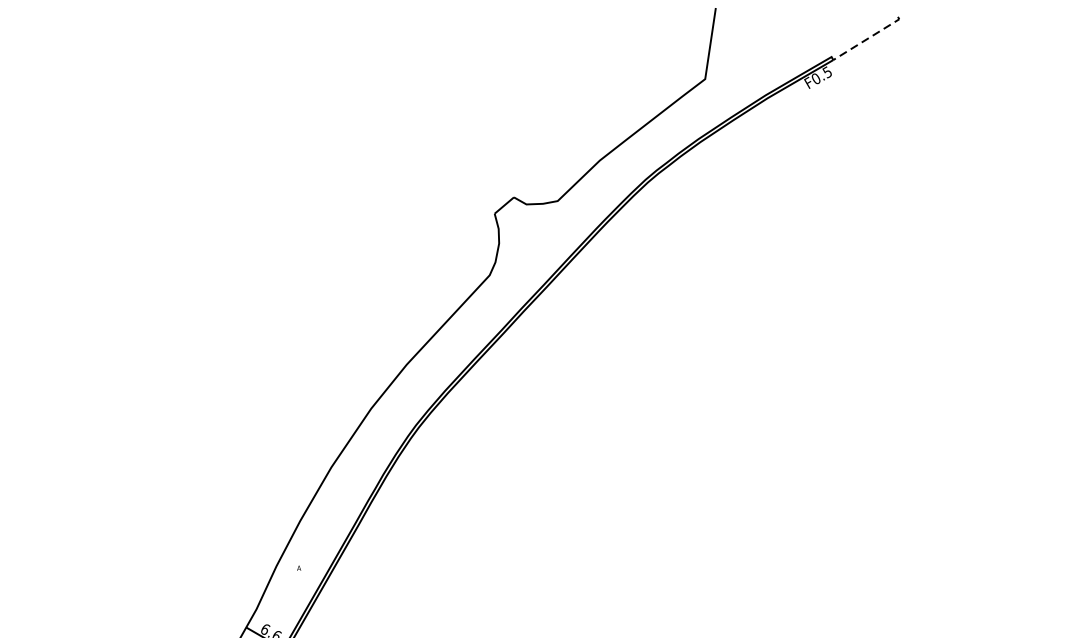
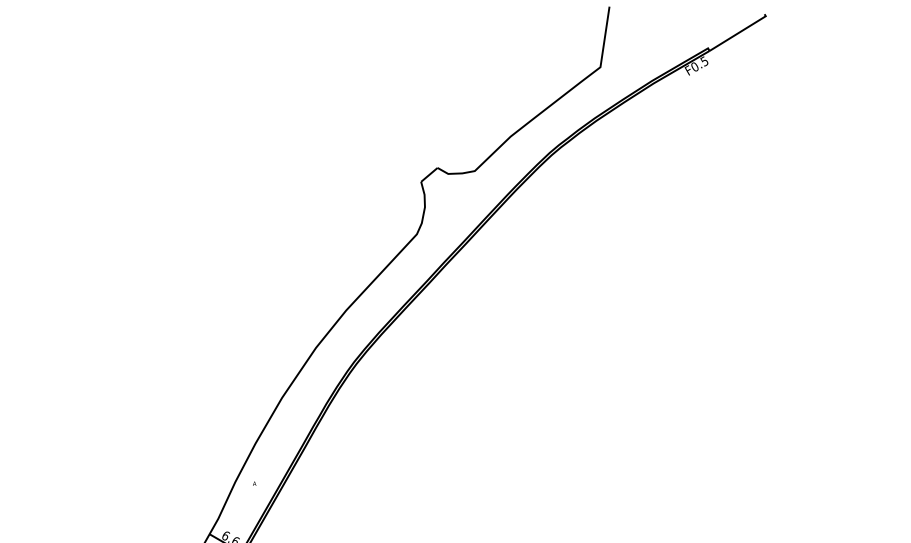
line: (867, 38) -> (738, 32), dashed -> solid

